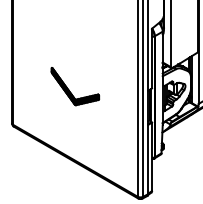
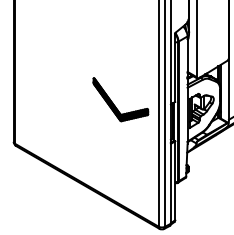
part: (68, 88) -> (113, 102), moved

